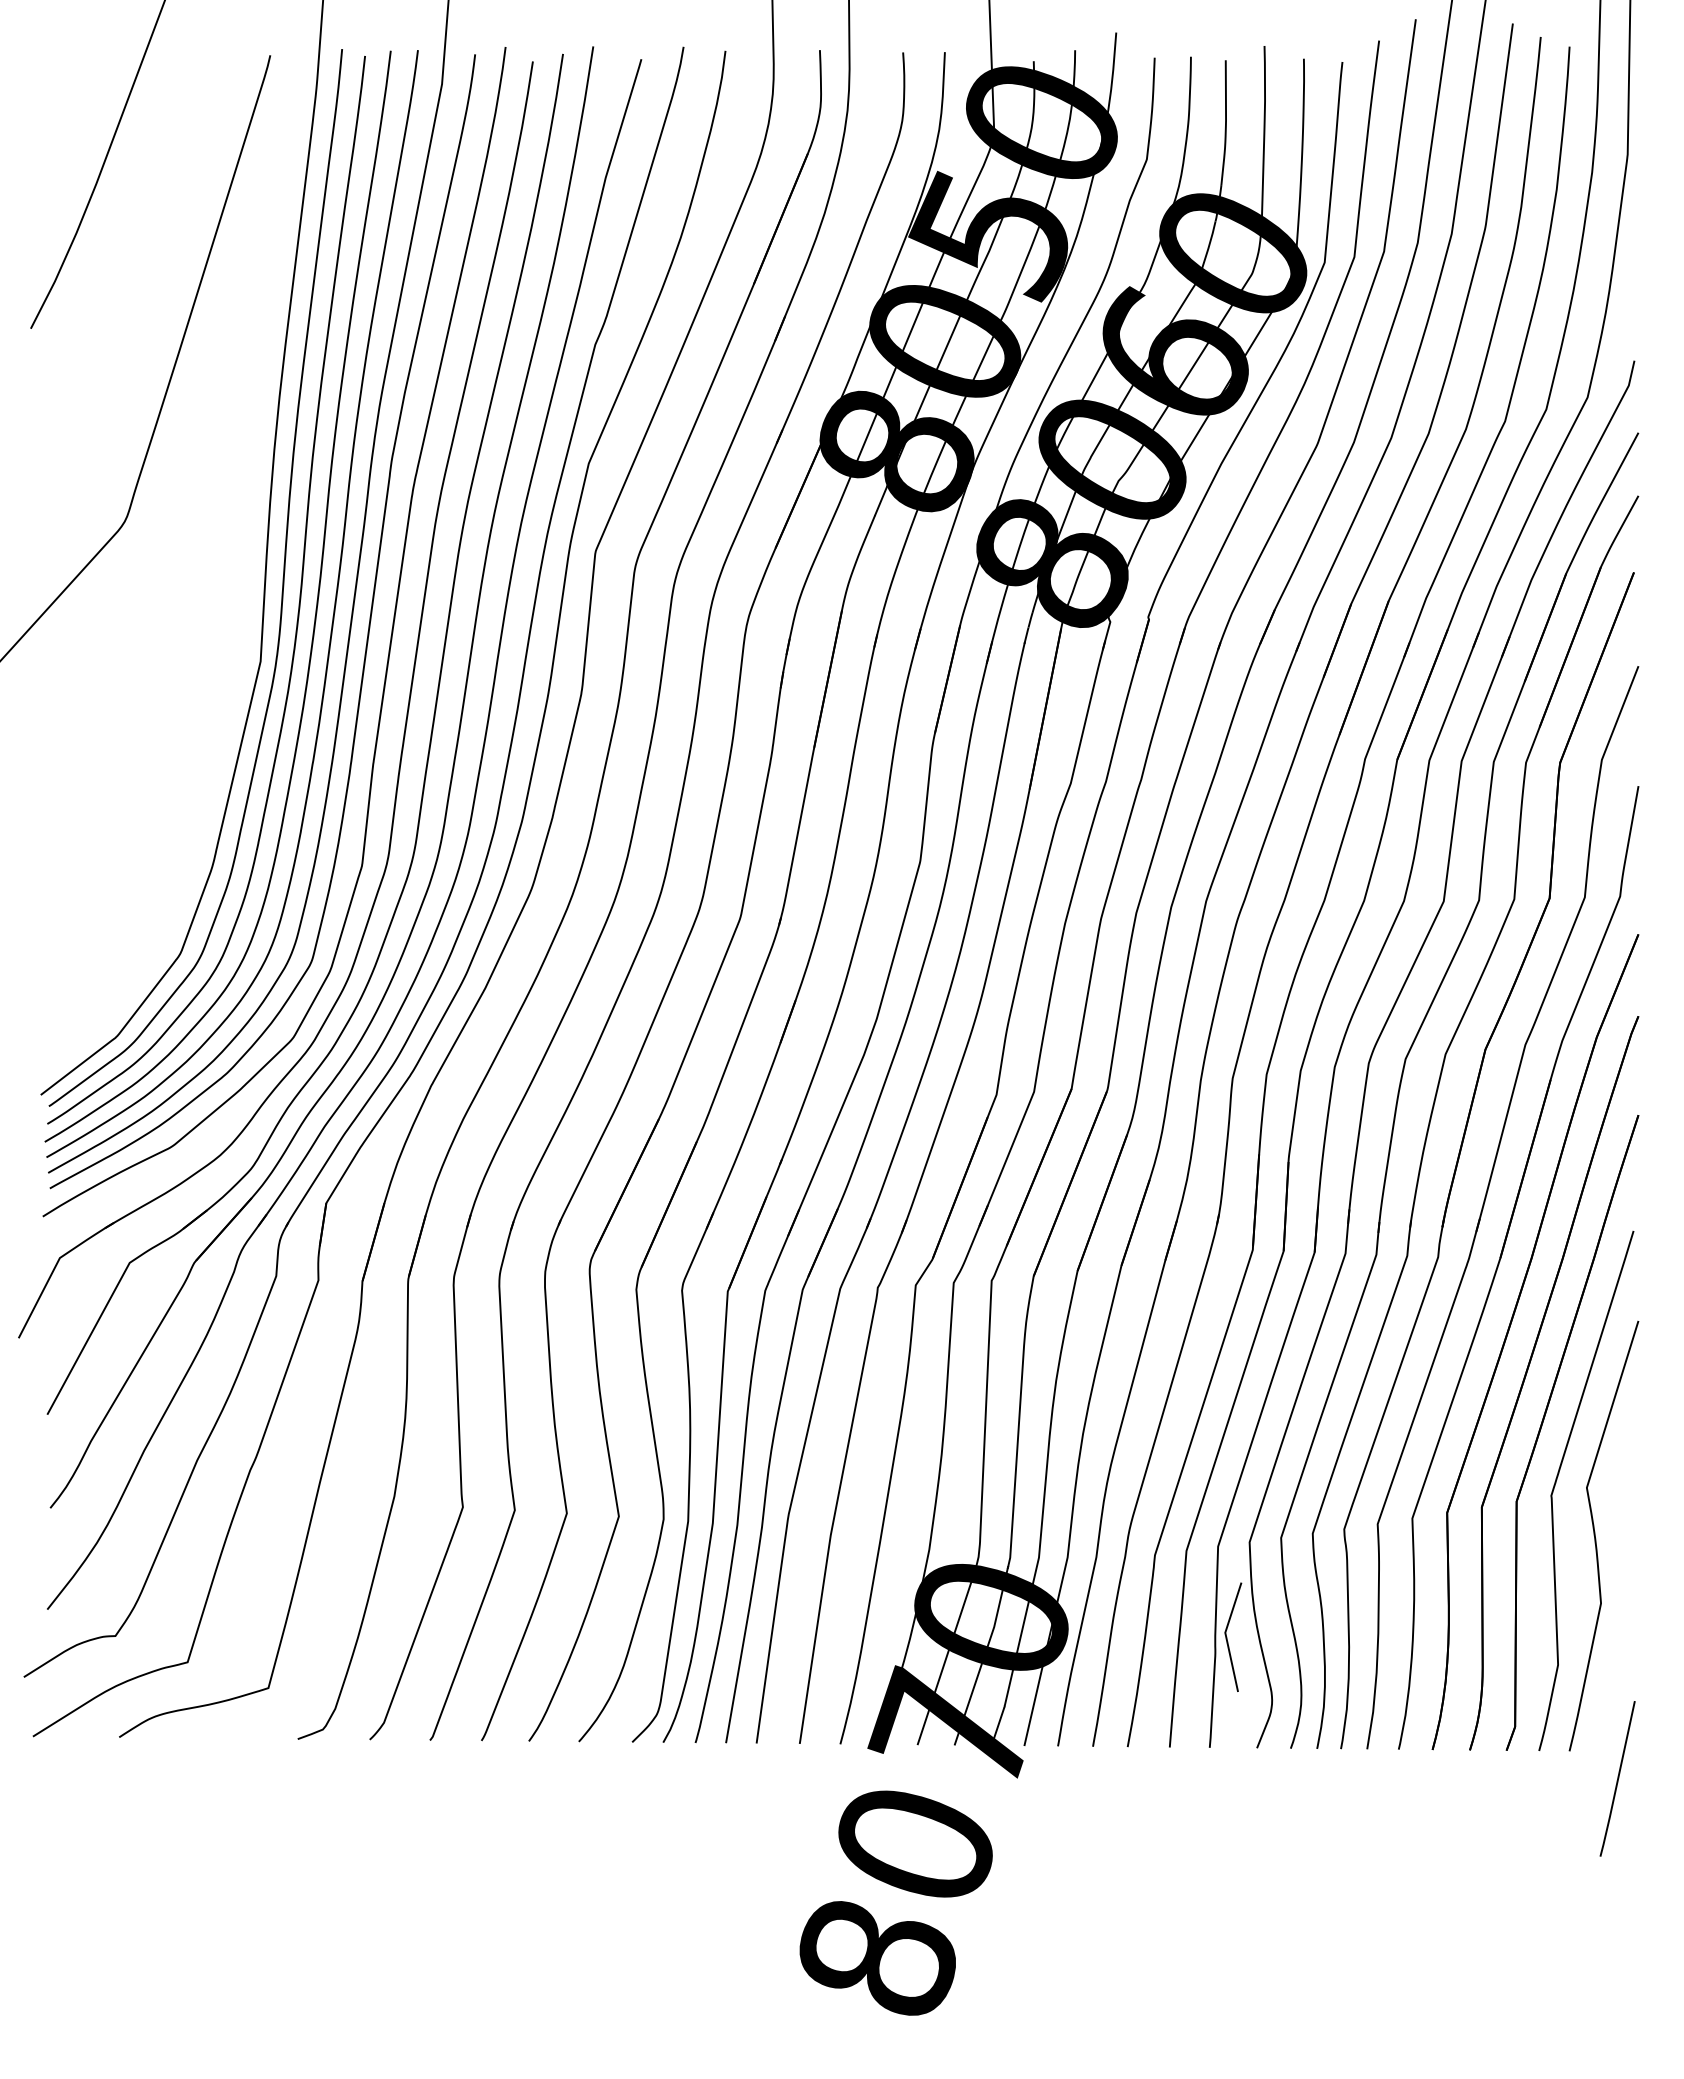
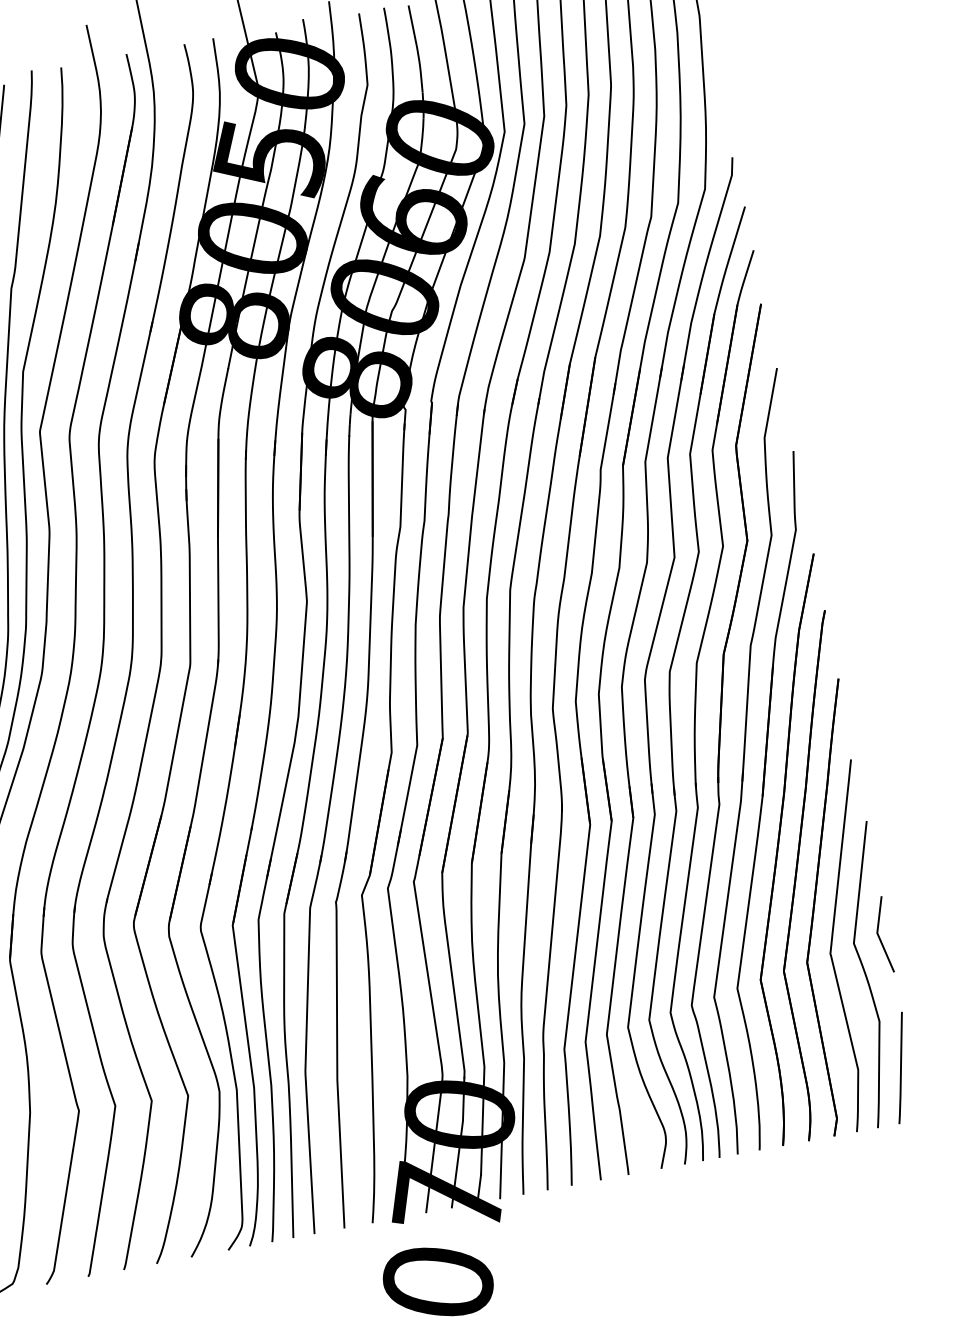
line: (1227, 1637) -> (879, 936), moved
line: (1617, 1778) -> (900, 1067), moved

